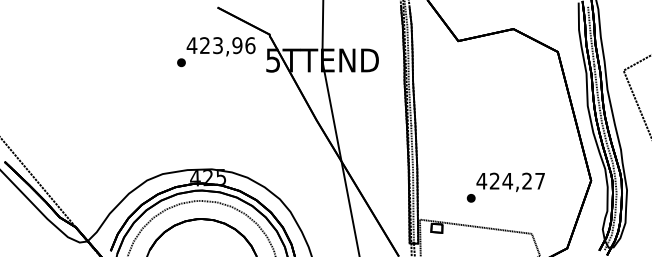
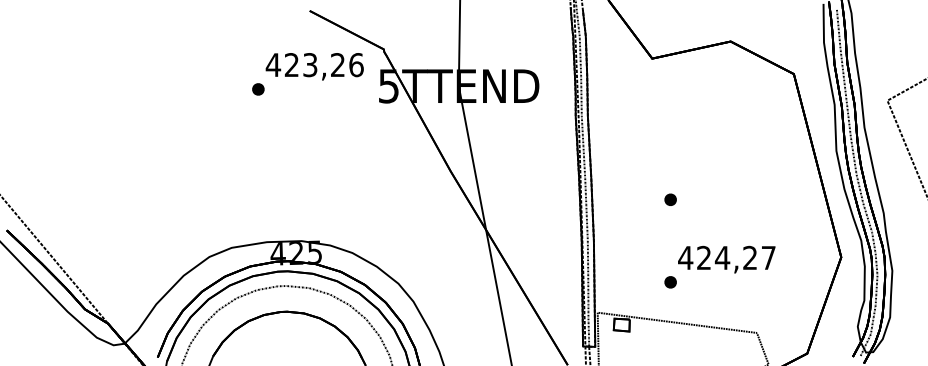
text: (237, 45) -> (338, 64), 423,96 -> 423,26
part: (470, 140) -> (669, 200), added

